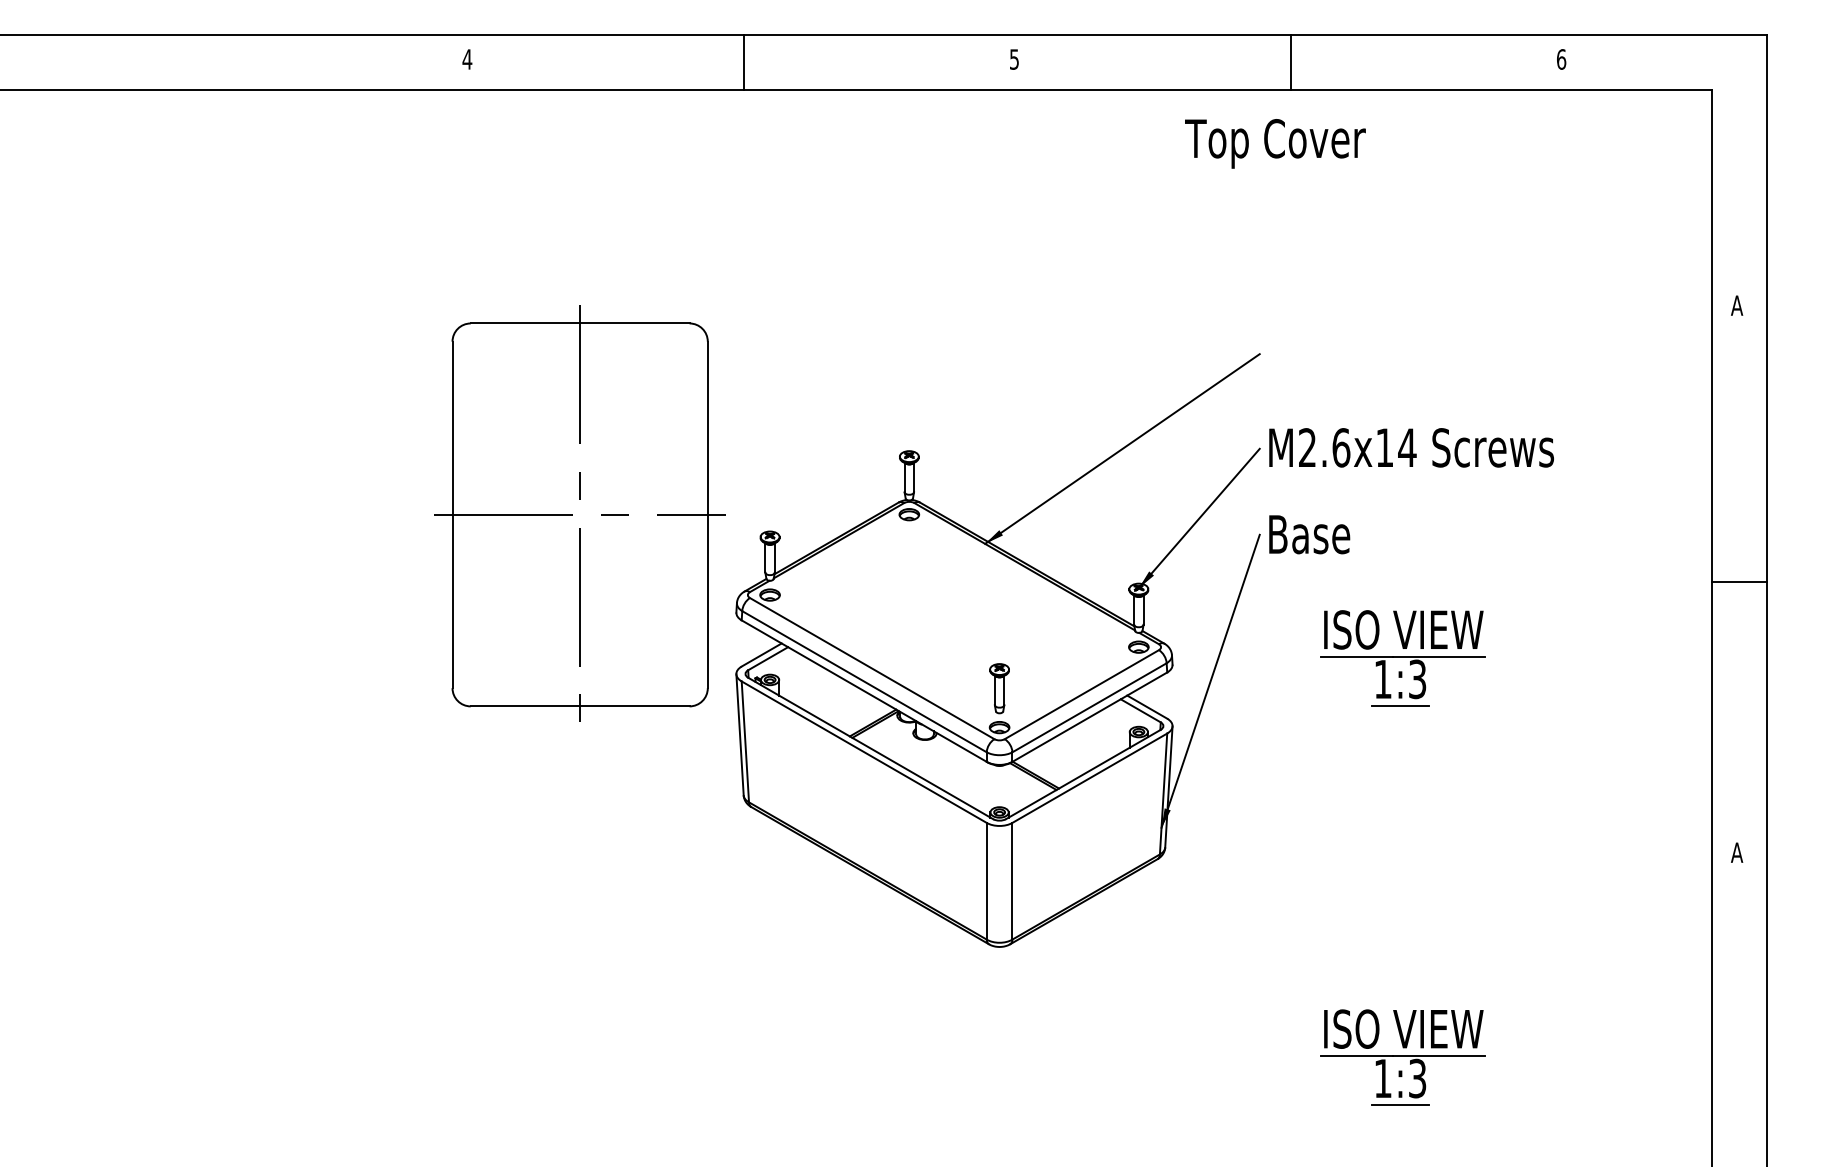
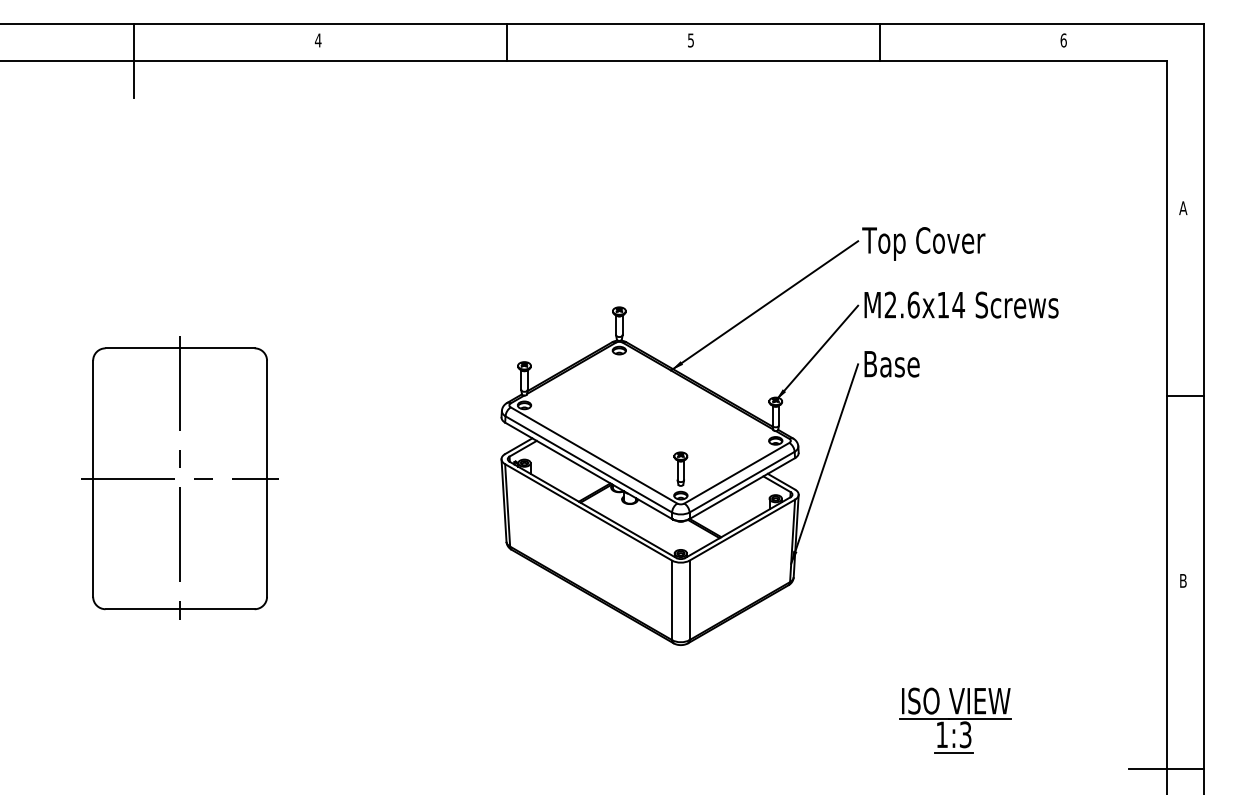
line: (197, 88) -> (134, 60), added
text: (1275, 143) -> (923, 243), moved
part: (579, 513) -> (179, 477), moved
part: (1402, 658) -> (955, 448), removed
text: (1737, 852) -> (1183, 580), A -> B
line: (1712, 1129) -> (1166, 769), added

